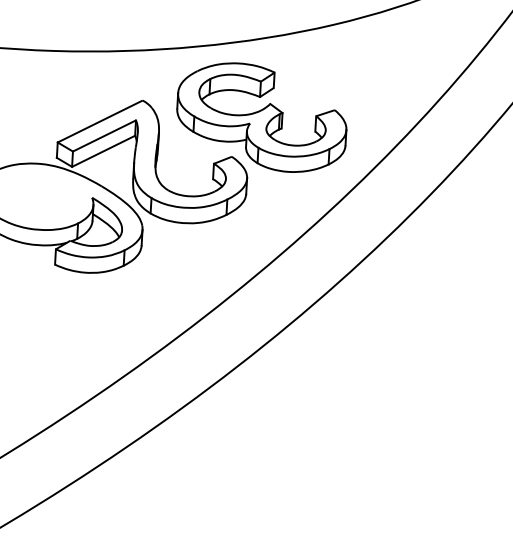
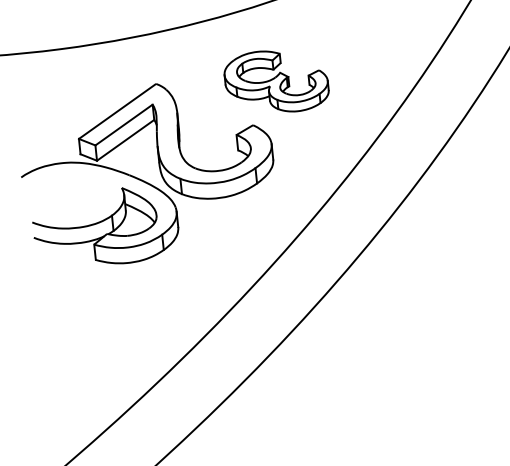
part: (261, 117) -> (276, 81), size x0.6

